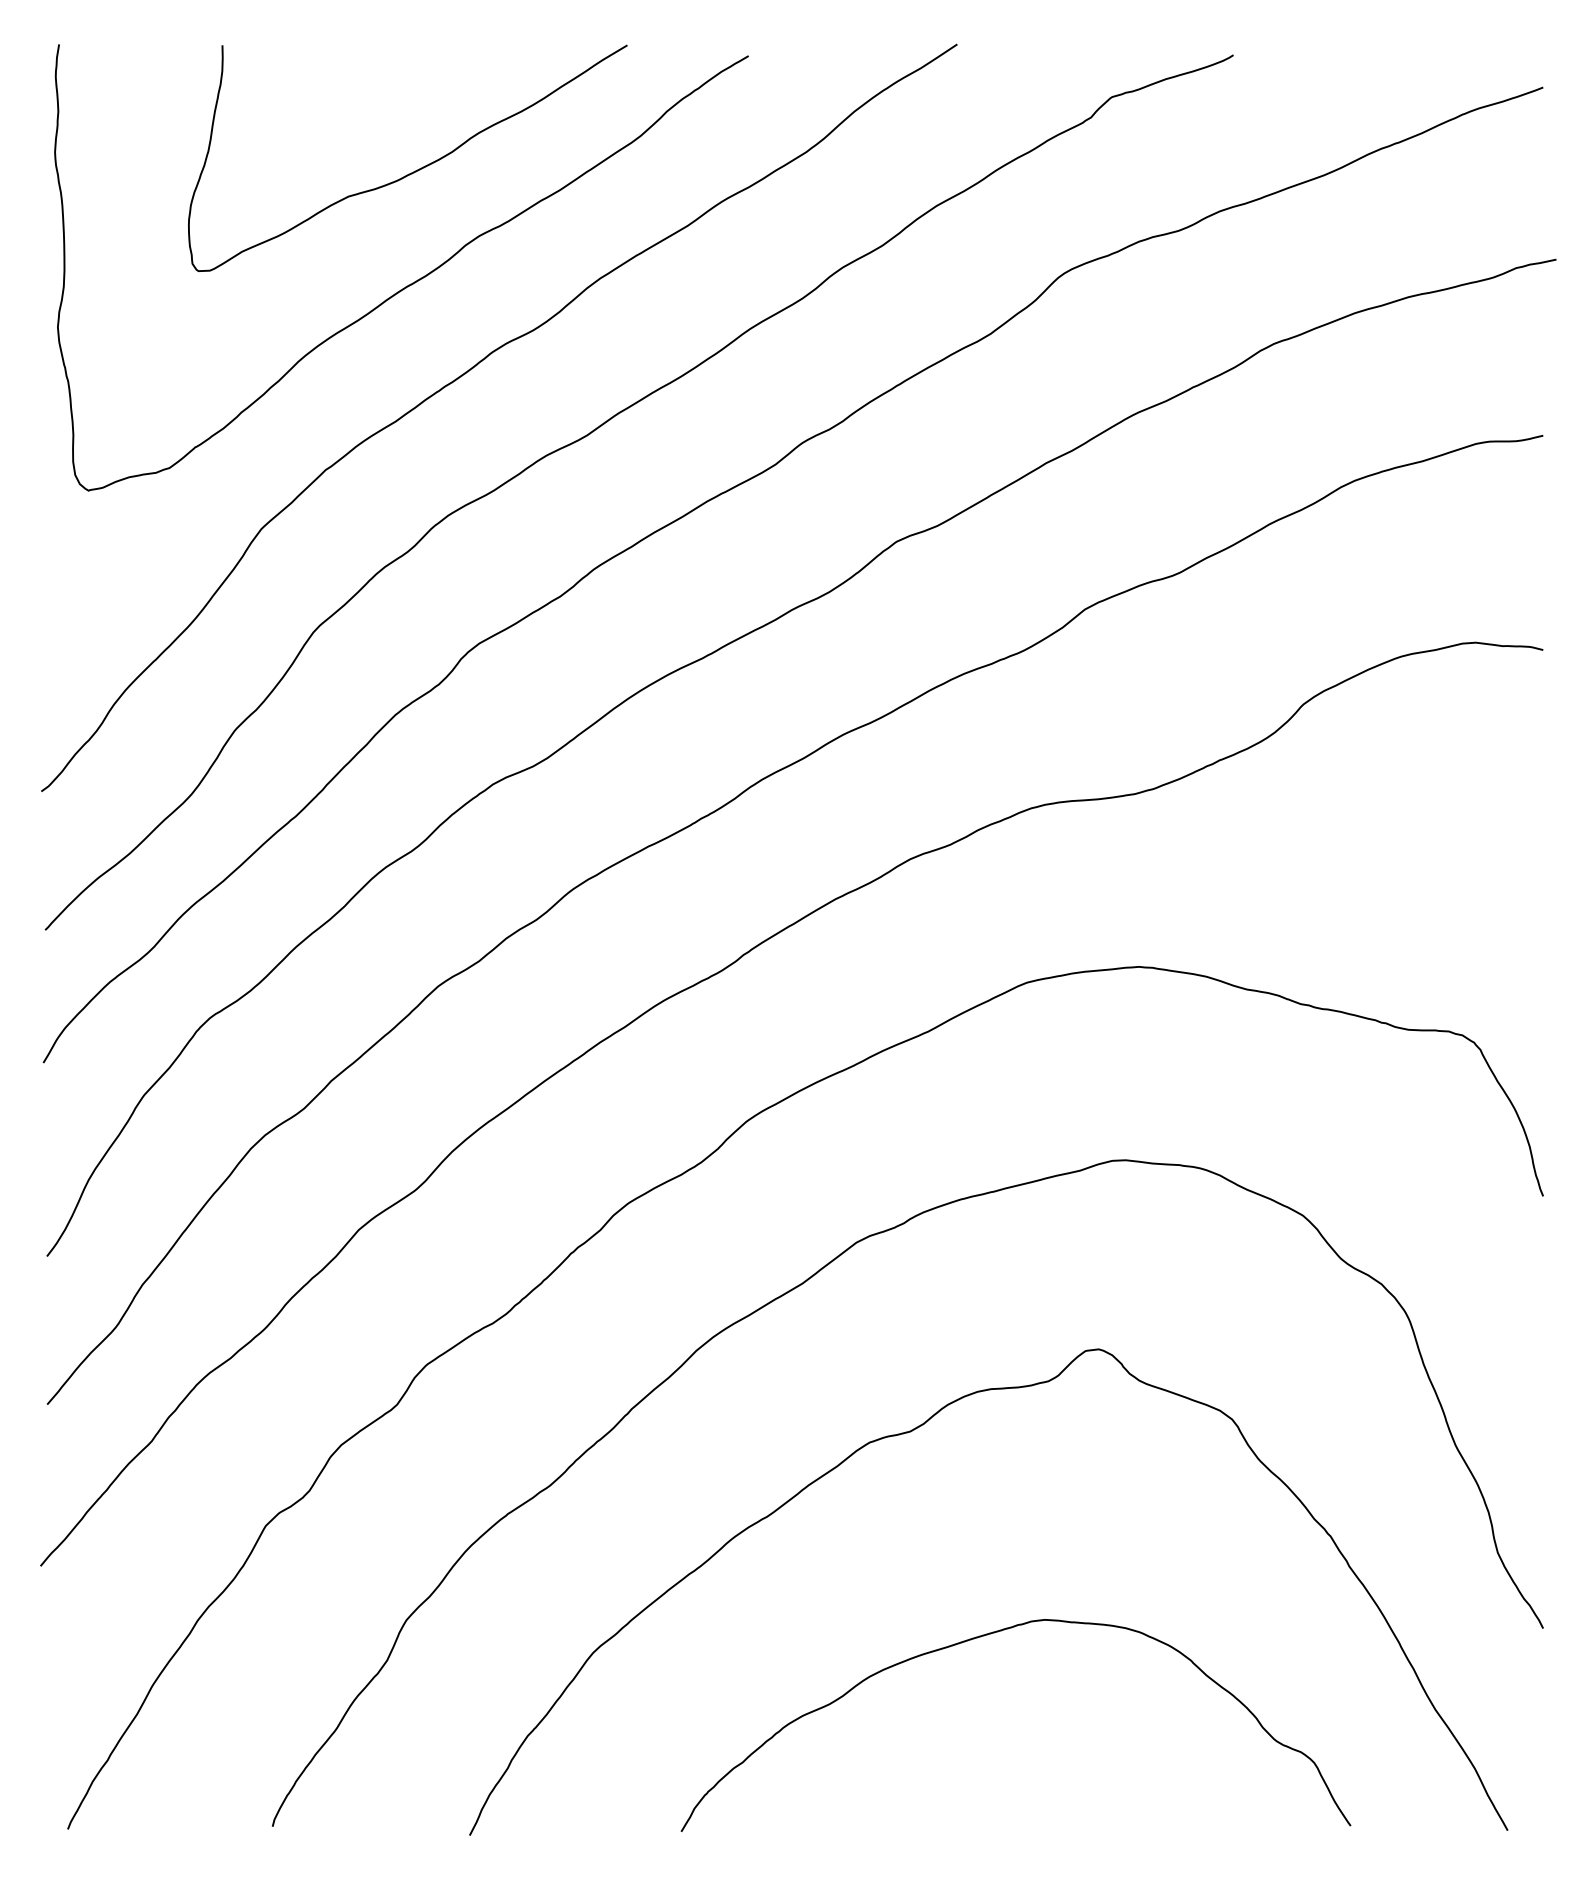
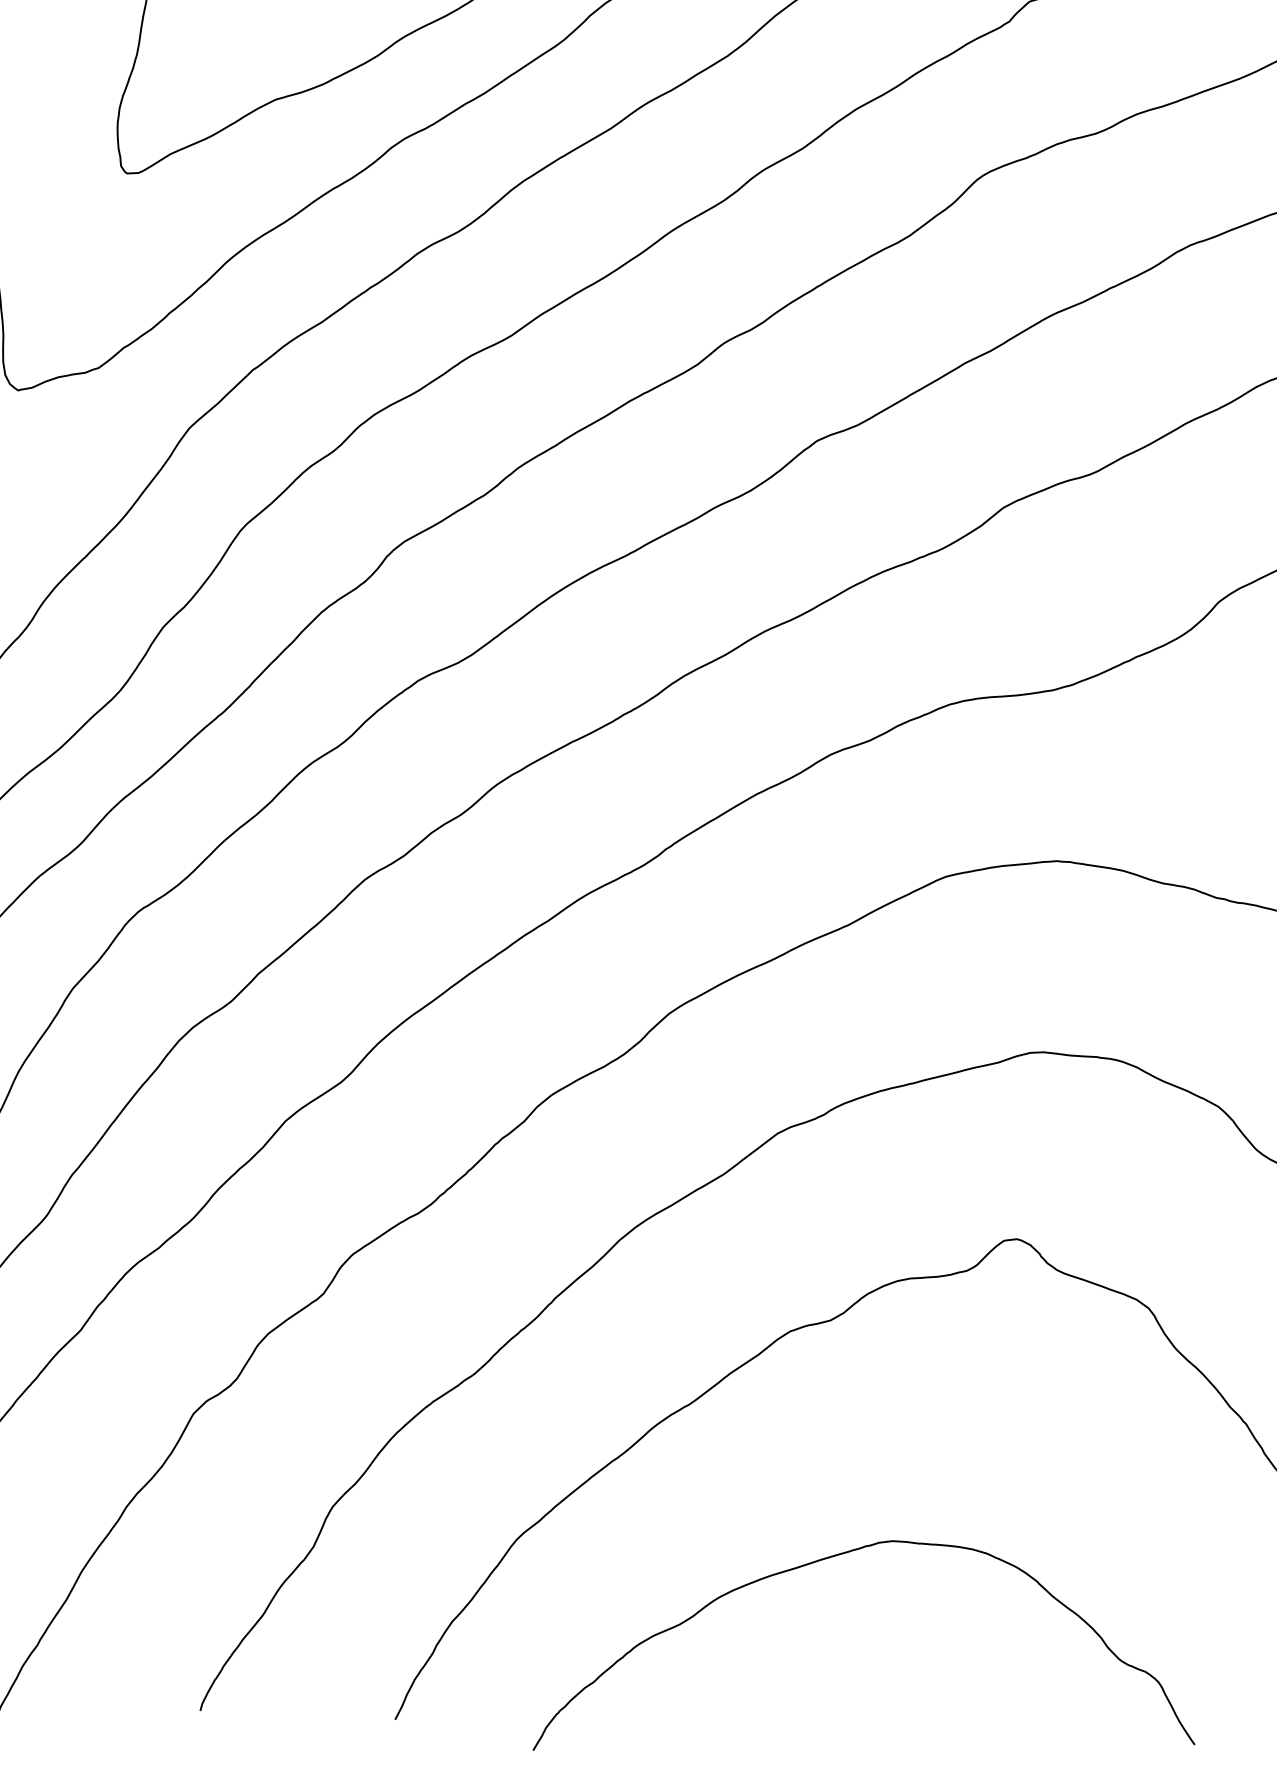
curve: (991, 1634) -> (839, 1555), moved

